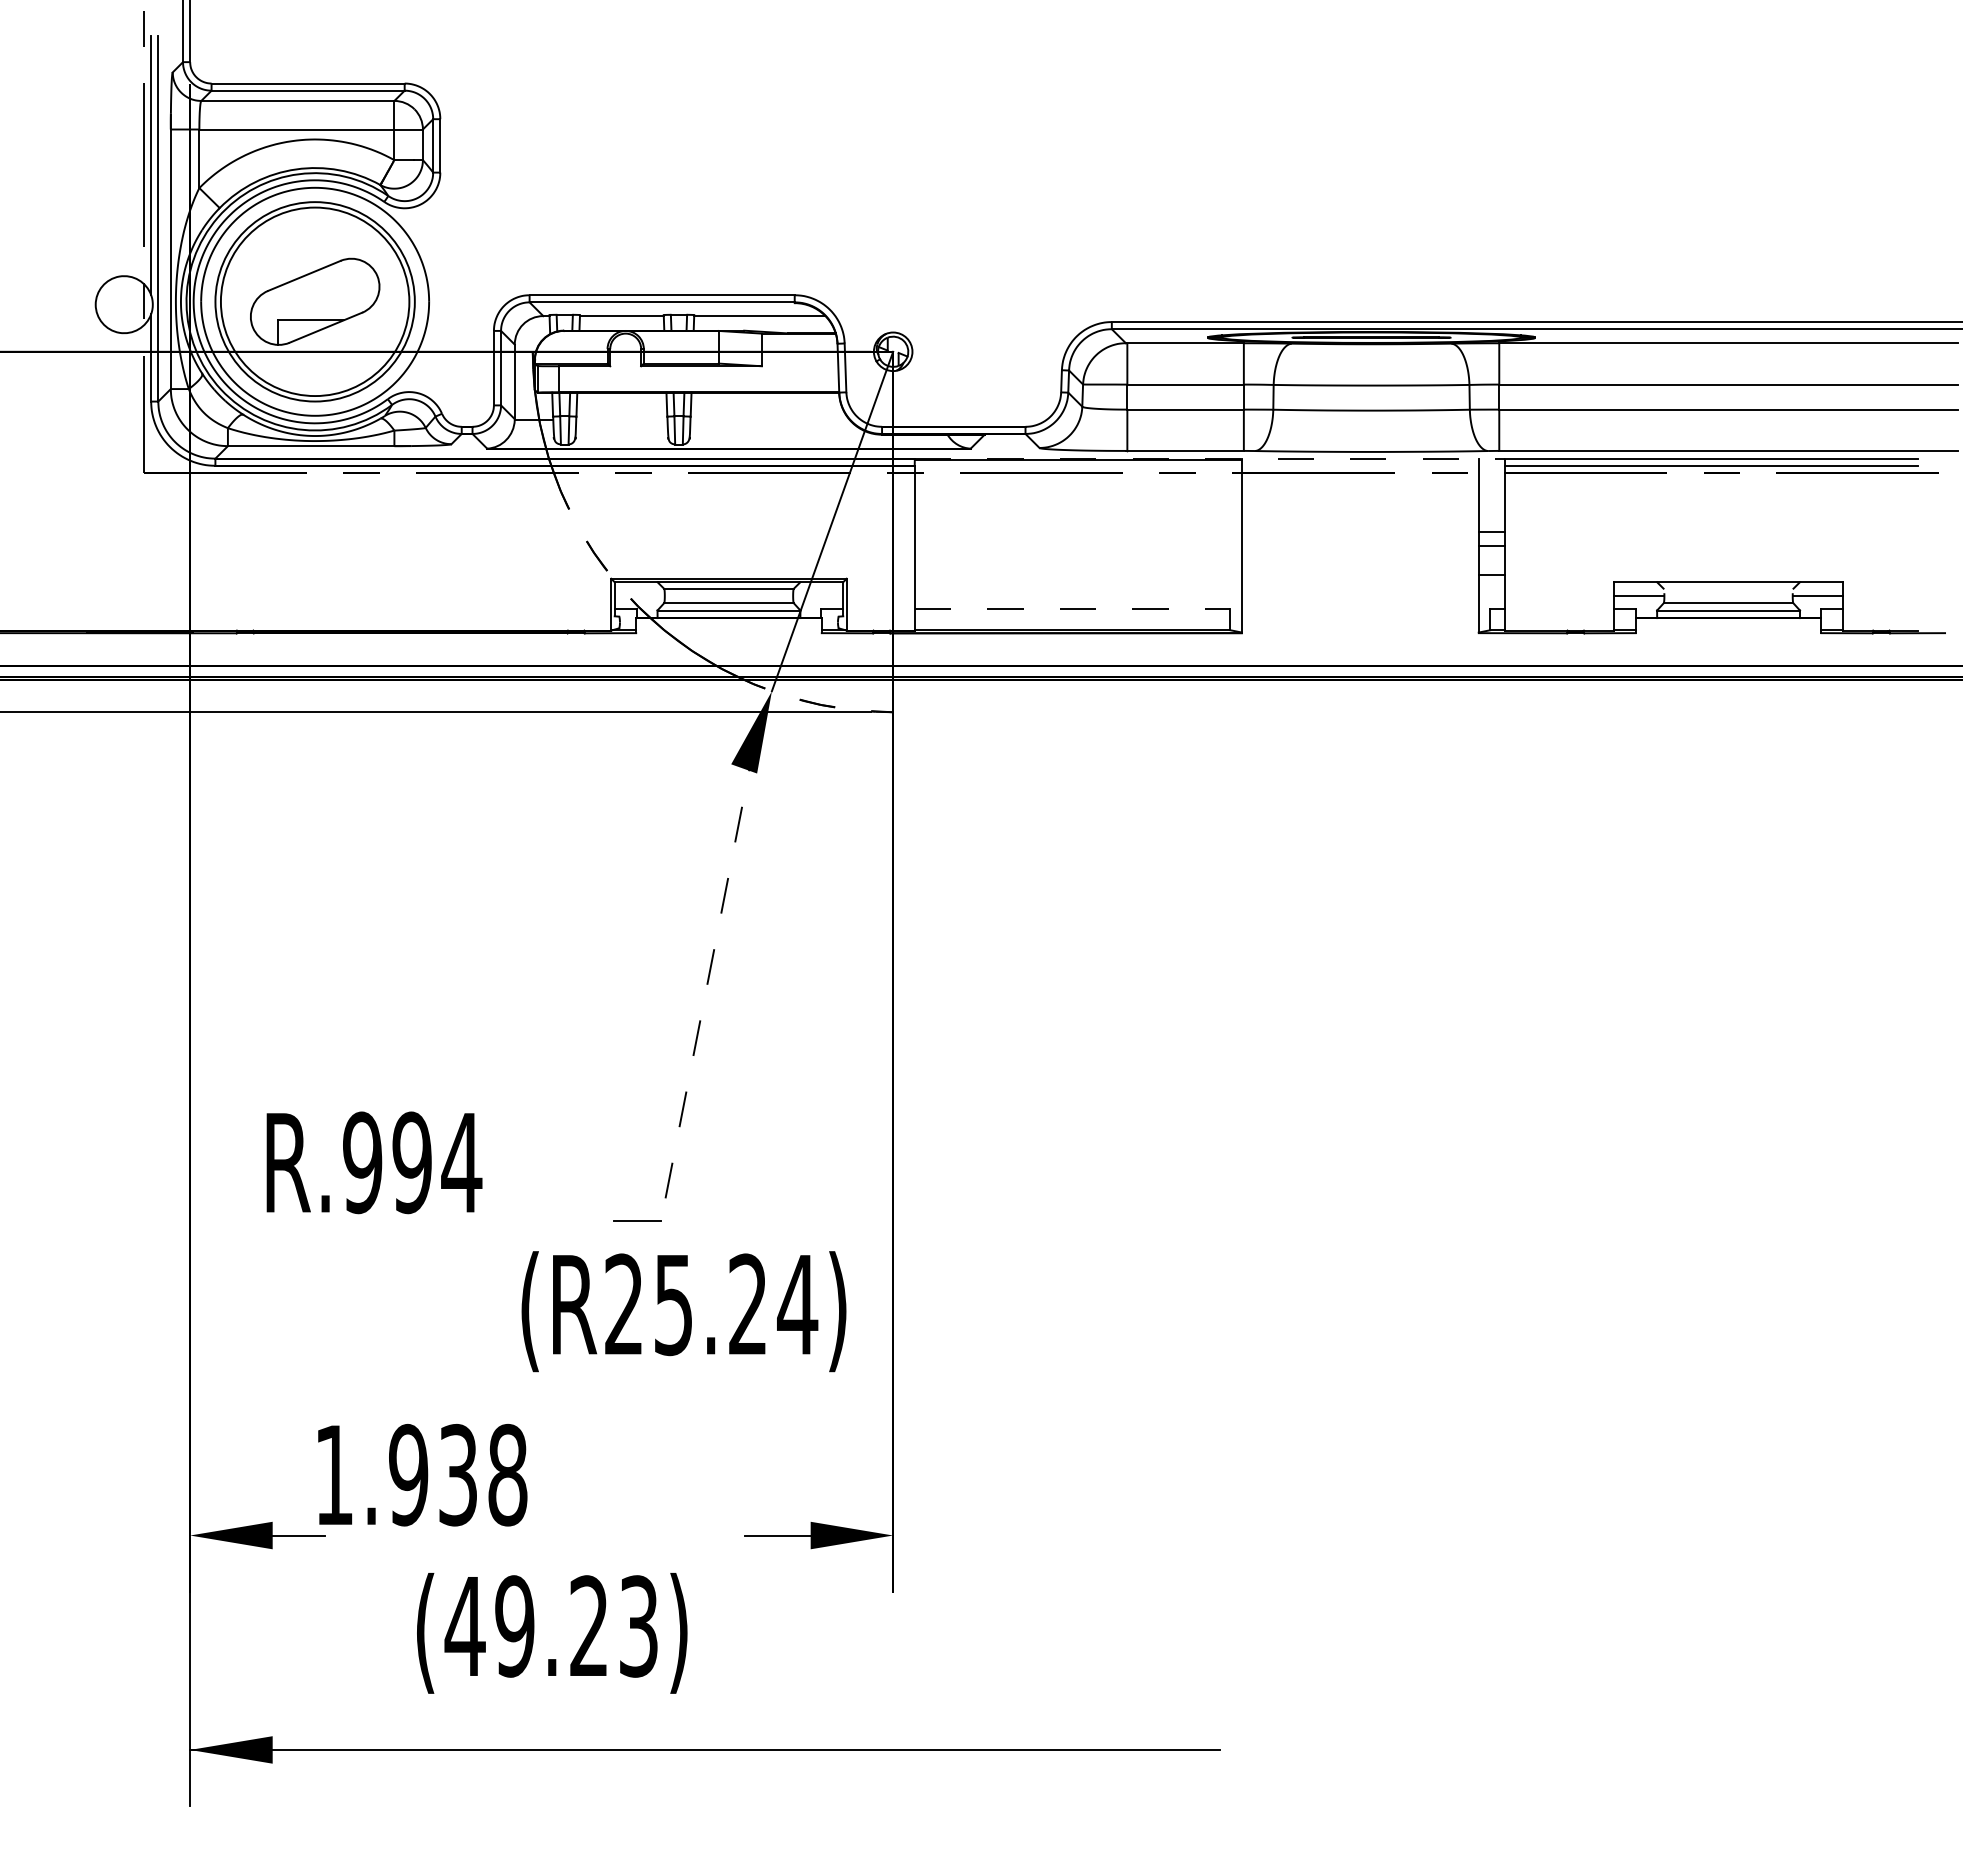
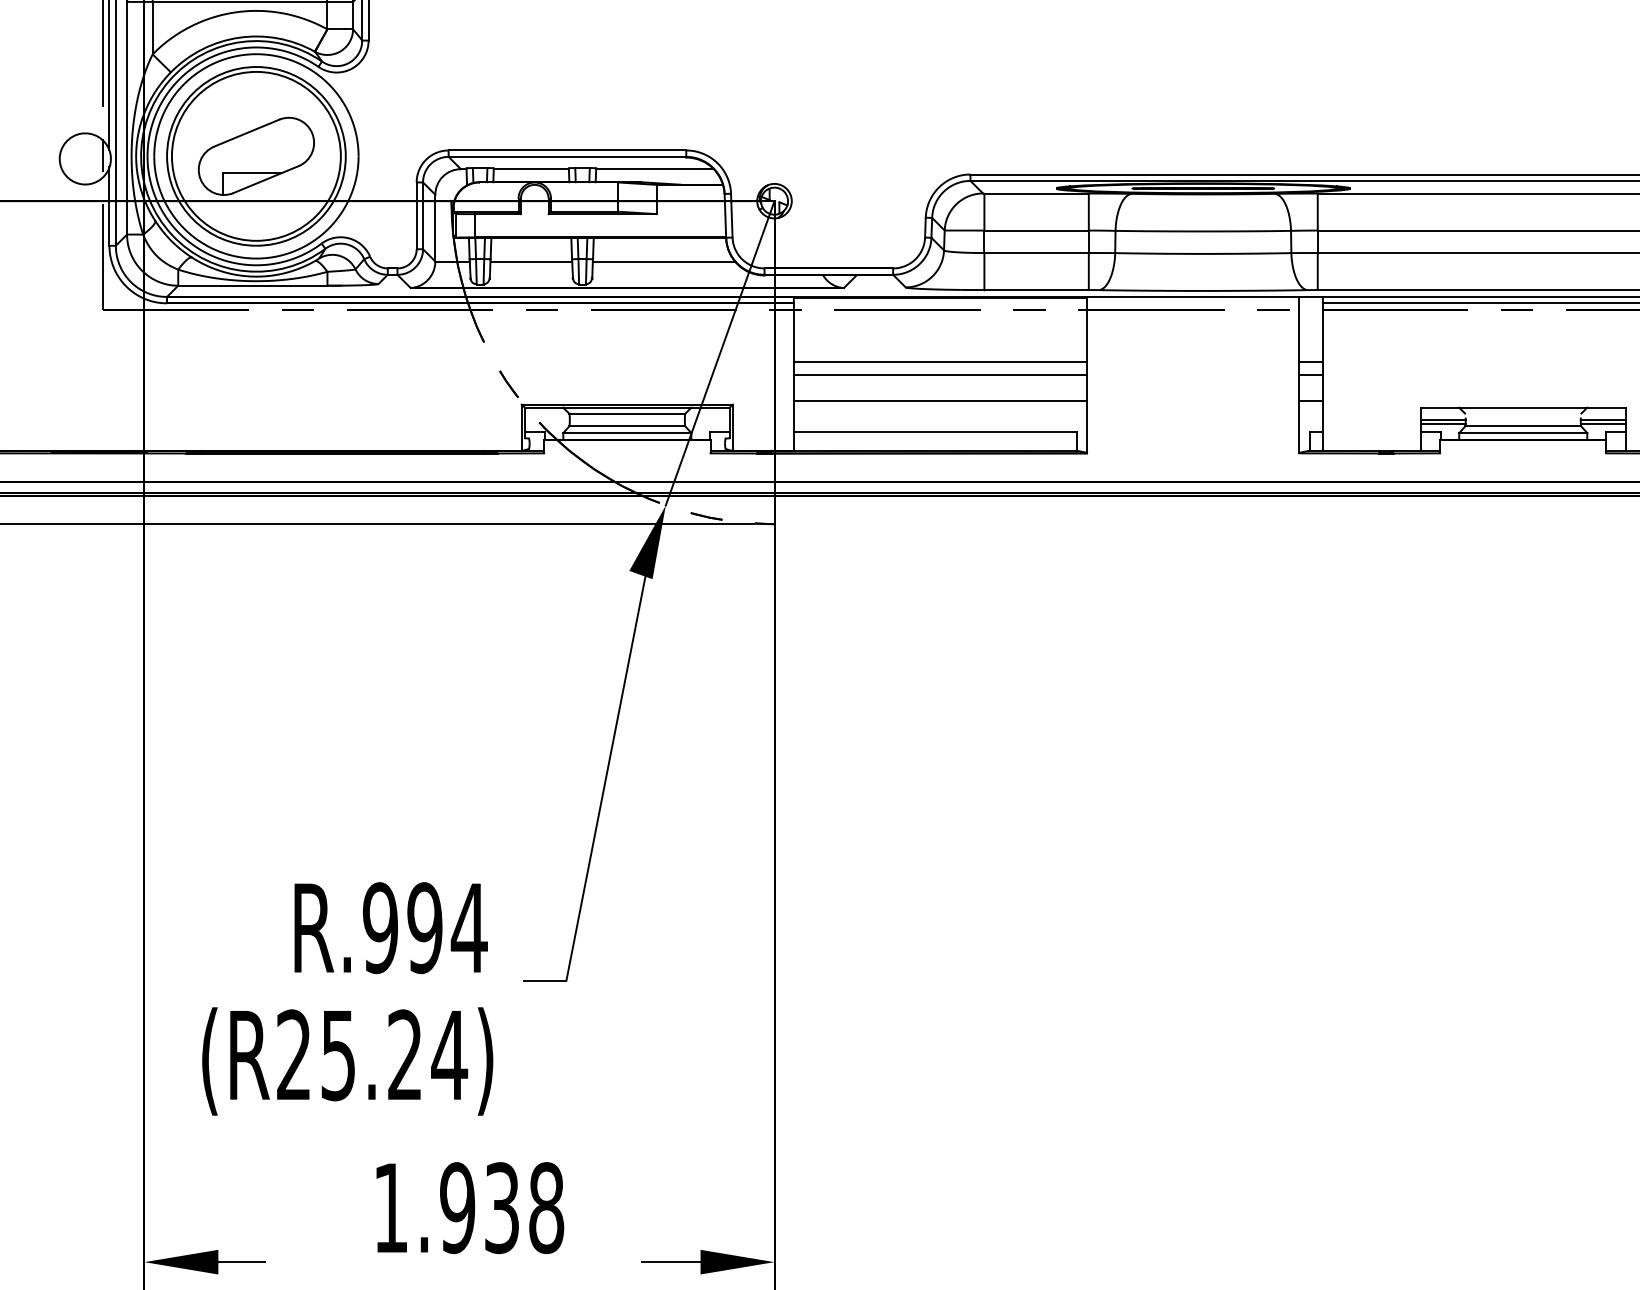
line: (621, 420) -> (531, 262), added
line: (769, 420) -> (663, 262), added
line: (1210, 458) -> (1058, 296), dashed -> solid
line: (1077, 531) -> (939, 362), added
line: (1077, 546) -> (939, 375), added
line: (1077, 574) -> (939, 400), added
line: (1639, 600) -> (1443, 424), added
line: (1817, 600) -> (1602, 424), added
line: (1072, 609) -> (935, 432), dashed -> solid
line: (708, 978) -> (608, 762), dashed -> solid
text: (374, 1162) -> (391, 927), moved
text: (683, 1311) -> (347, 1061), moved
text: (422, 1475) -> (470, 1208), moved

